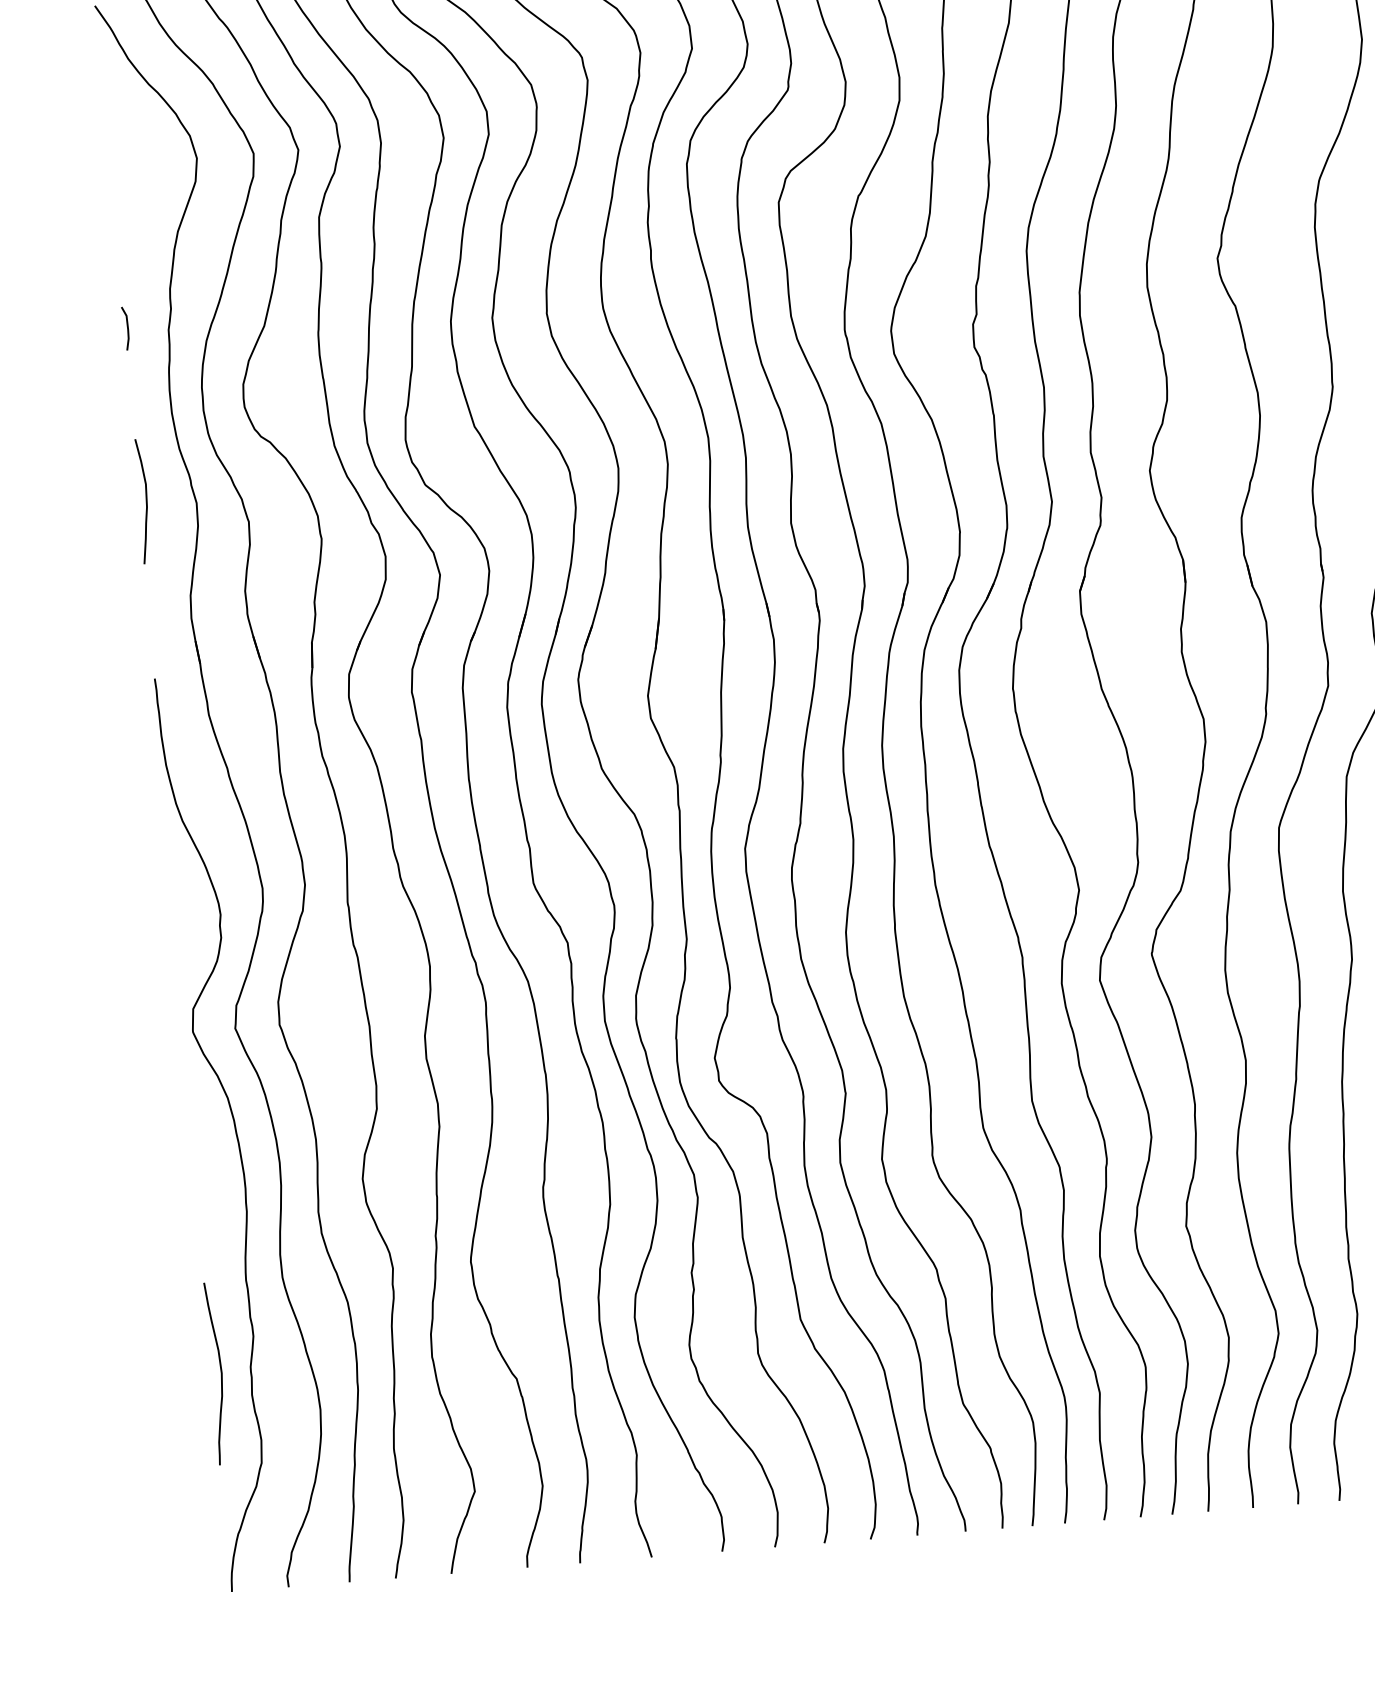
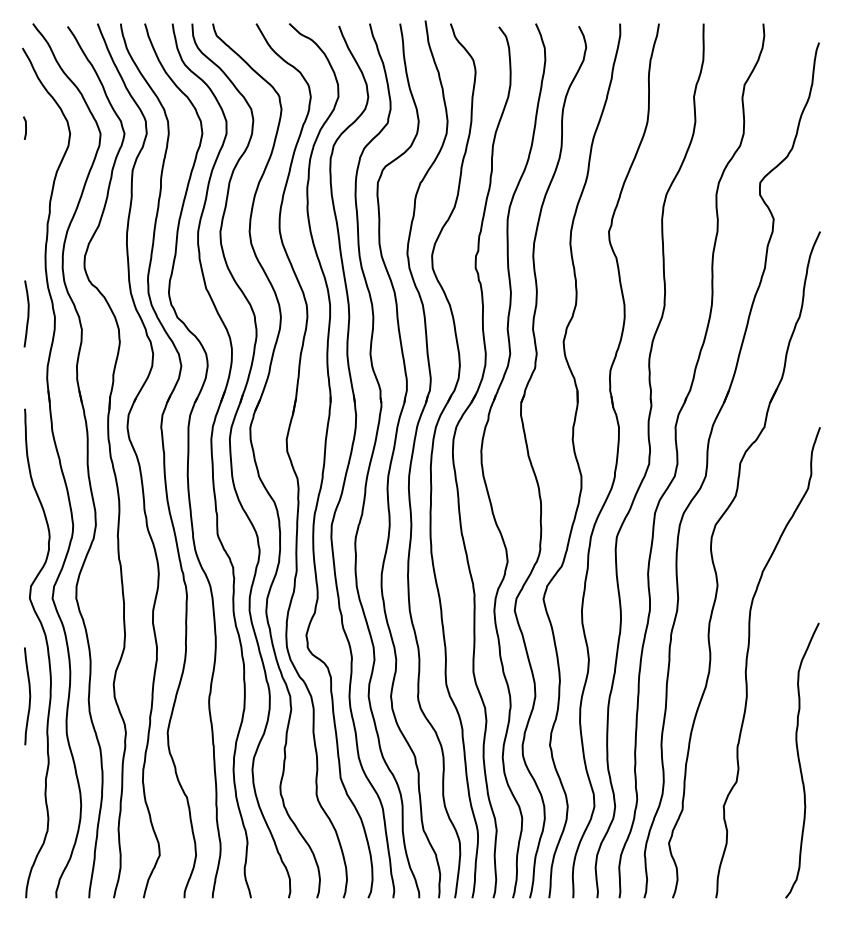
line: (126, 327) -> (25, 127), moved
curve: (220, 1373) -> (29, 696), moved

